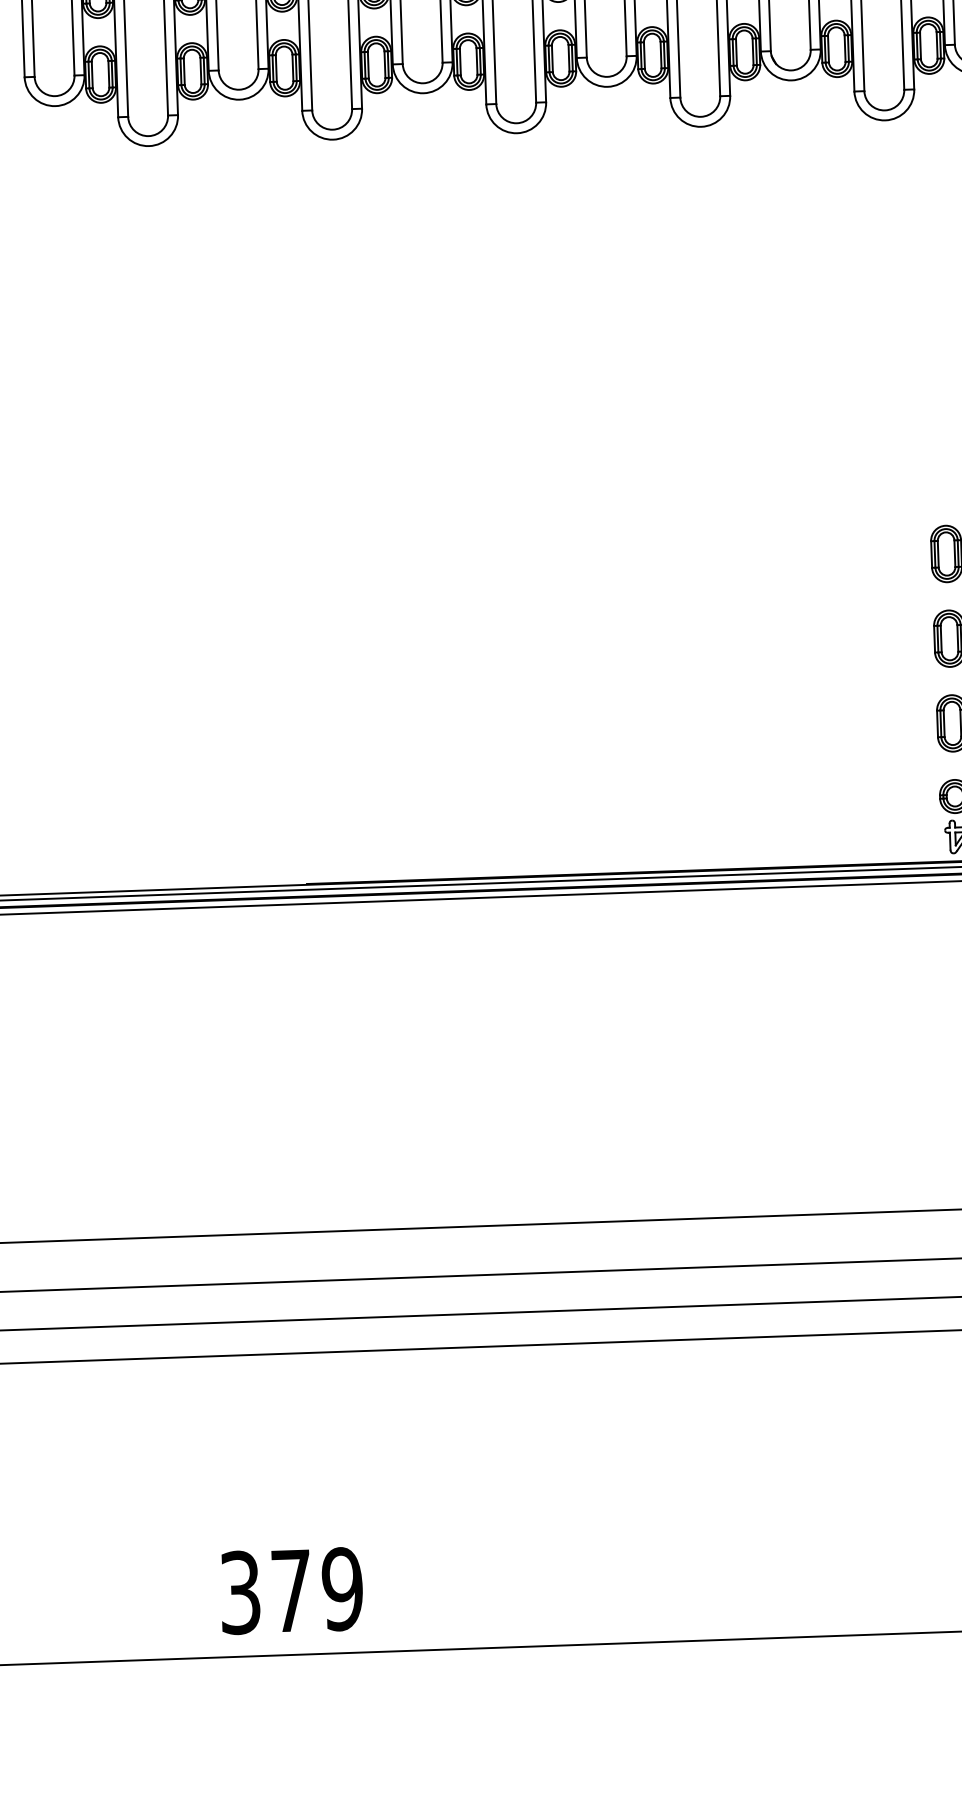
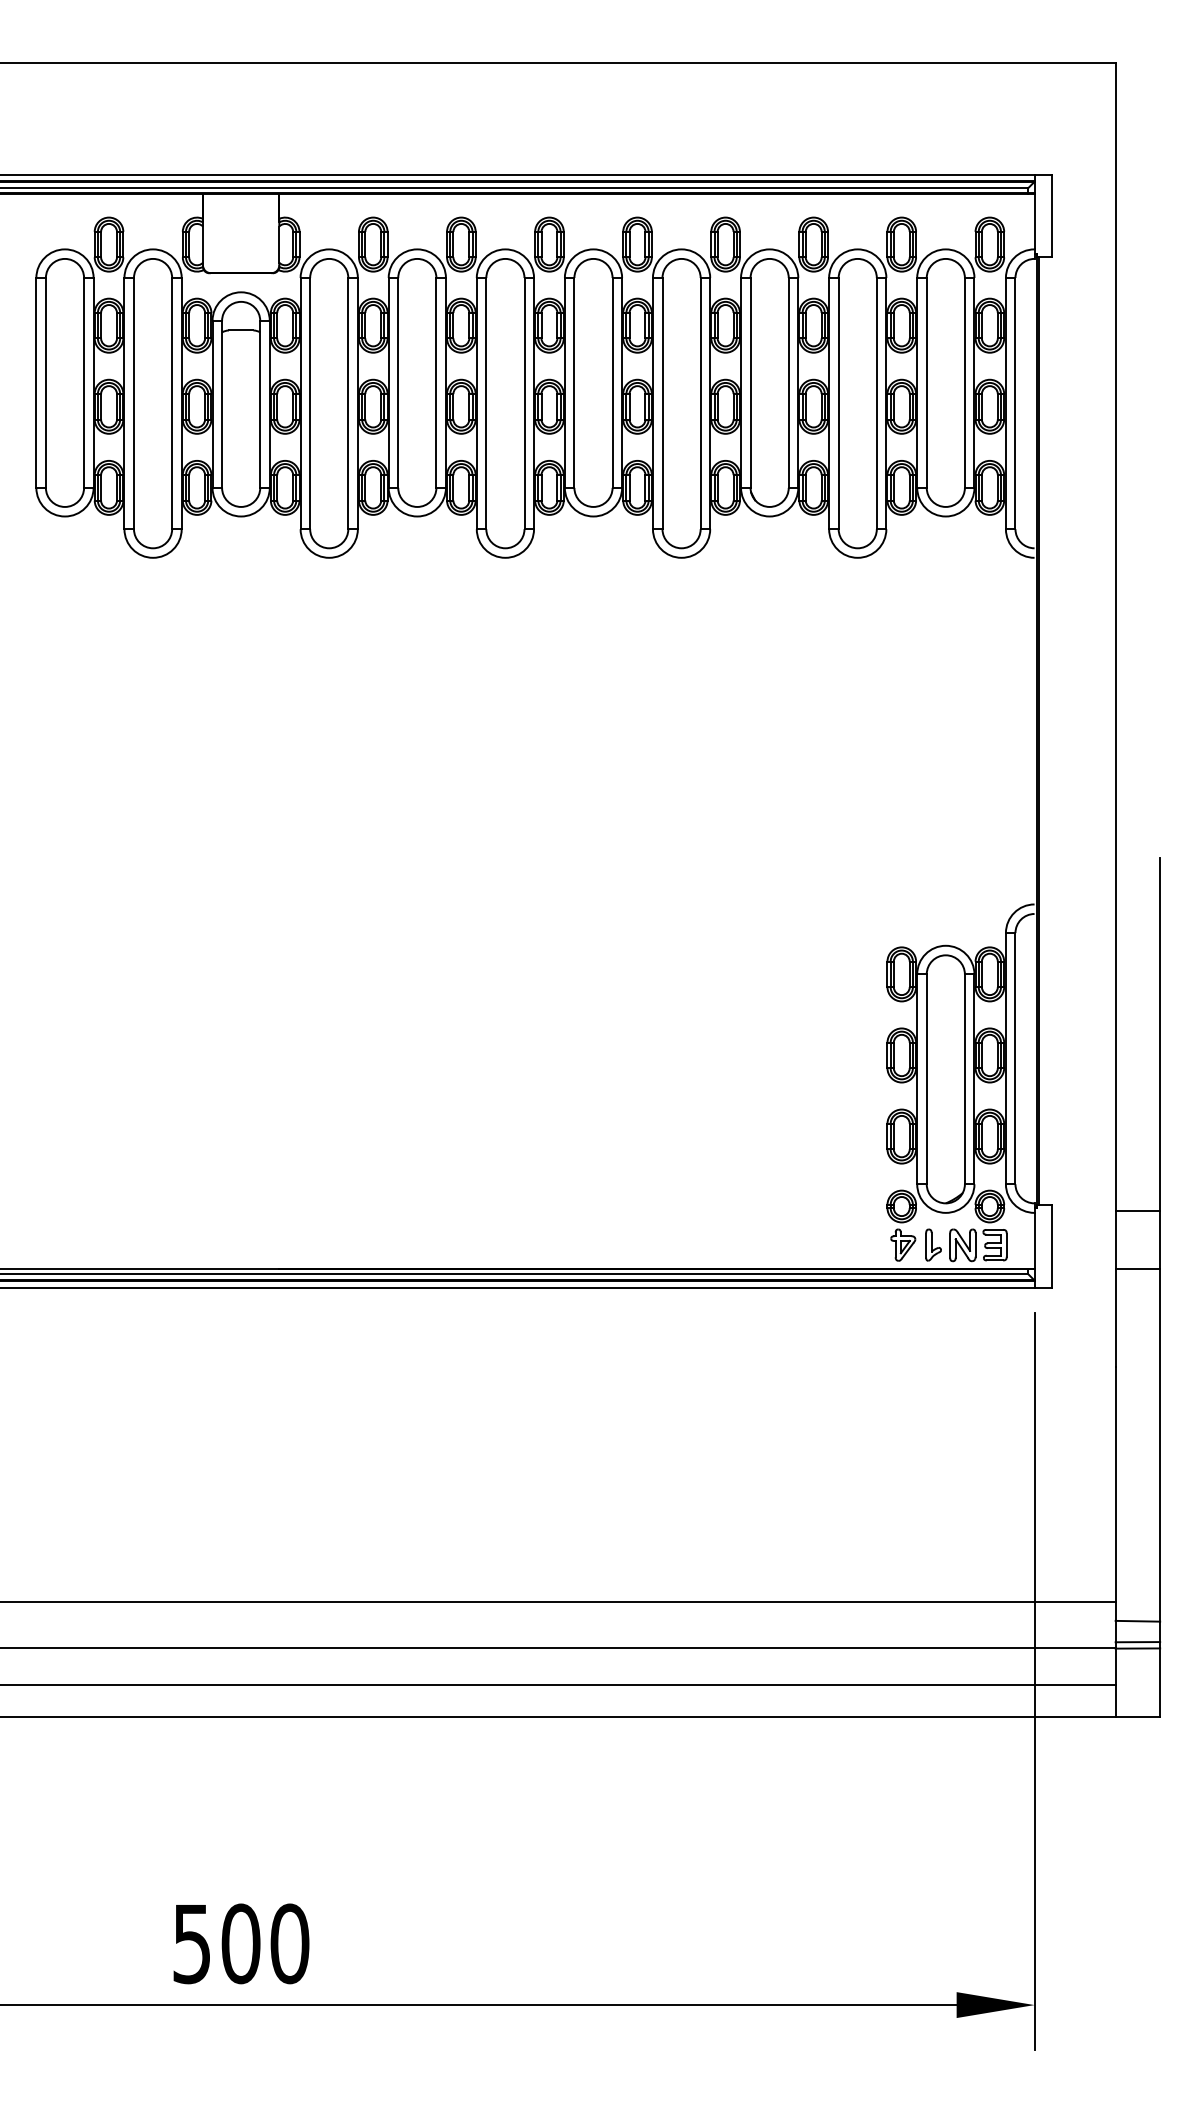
text: (292, 1590) -> (241, 1943), 379 -> 500

